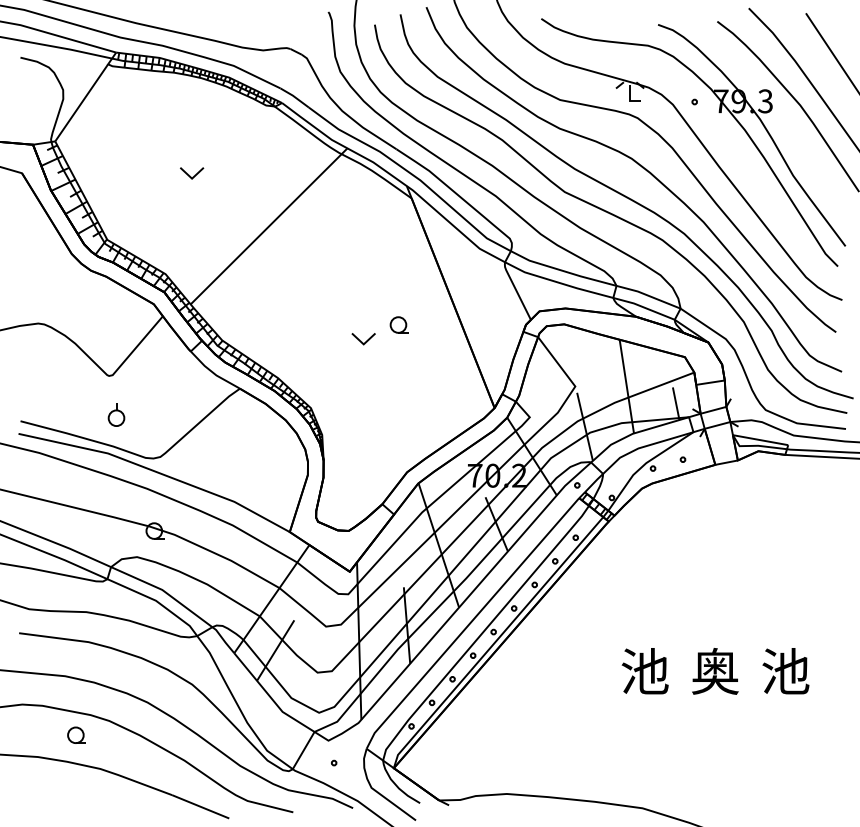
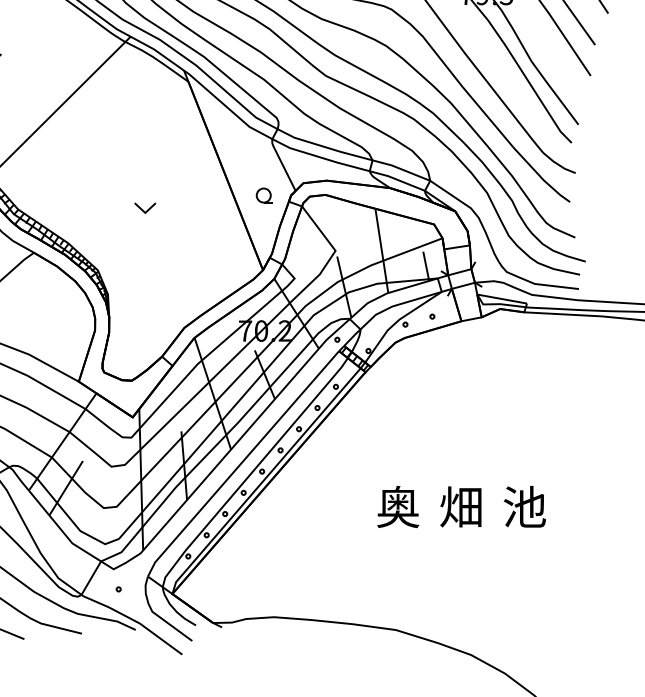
part: (398, 324) -> (263, 195), moved
text: (714, 670) -> (460, 506), 奥 -> 畑
text: (644, 671) -> (397, 507), 池 -> 奥

